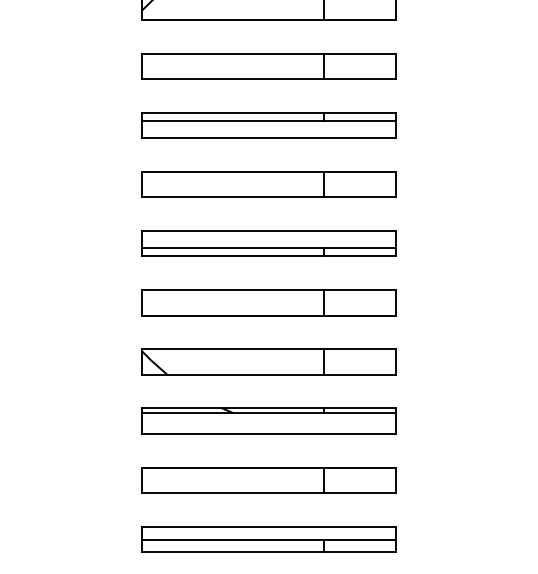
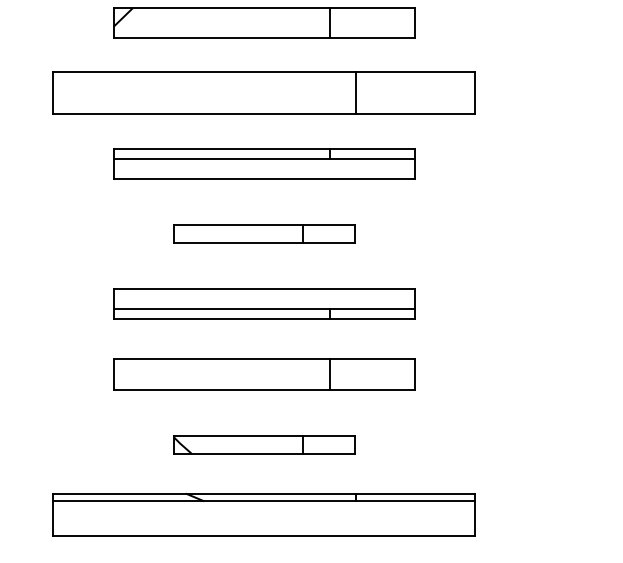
part: (268, 66) -> (263, 93), size x1.4
part: (268, 184) -> (263, 233), size x0.6
part: (268, 361) -> (263, 444), size x0.6
part: (268, 420) -> (263, 514), size x1.4

